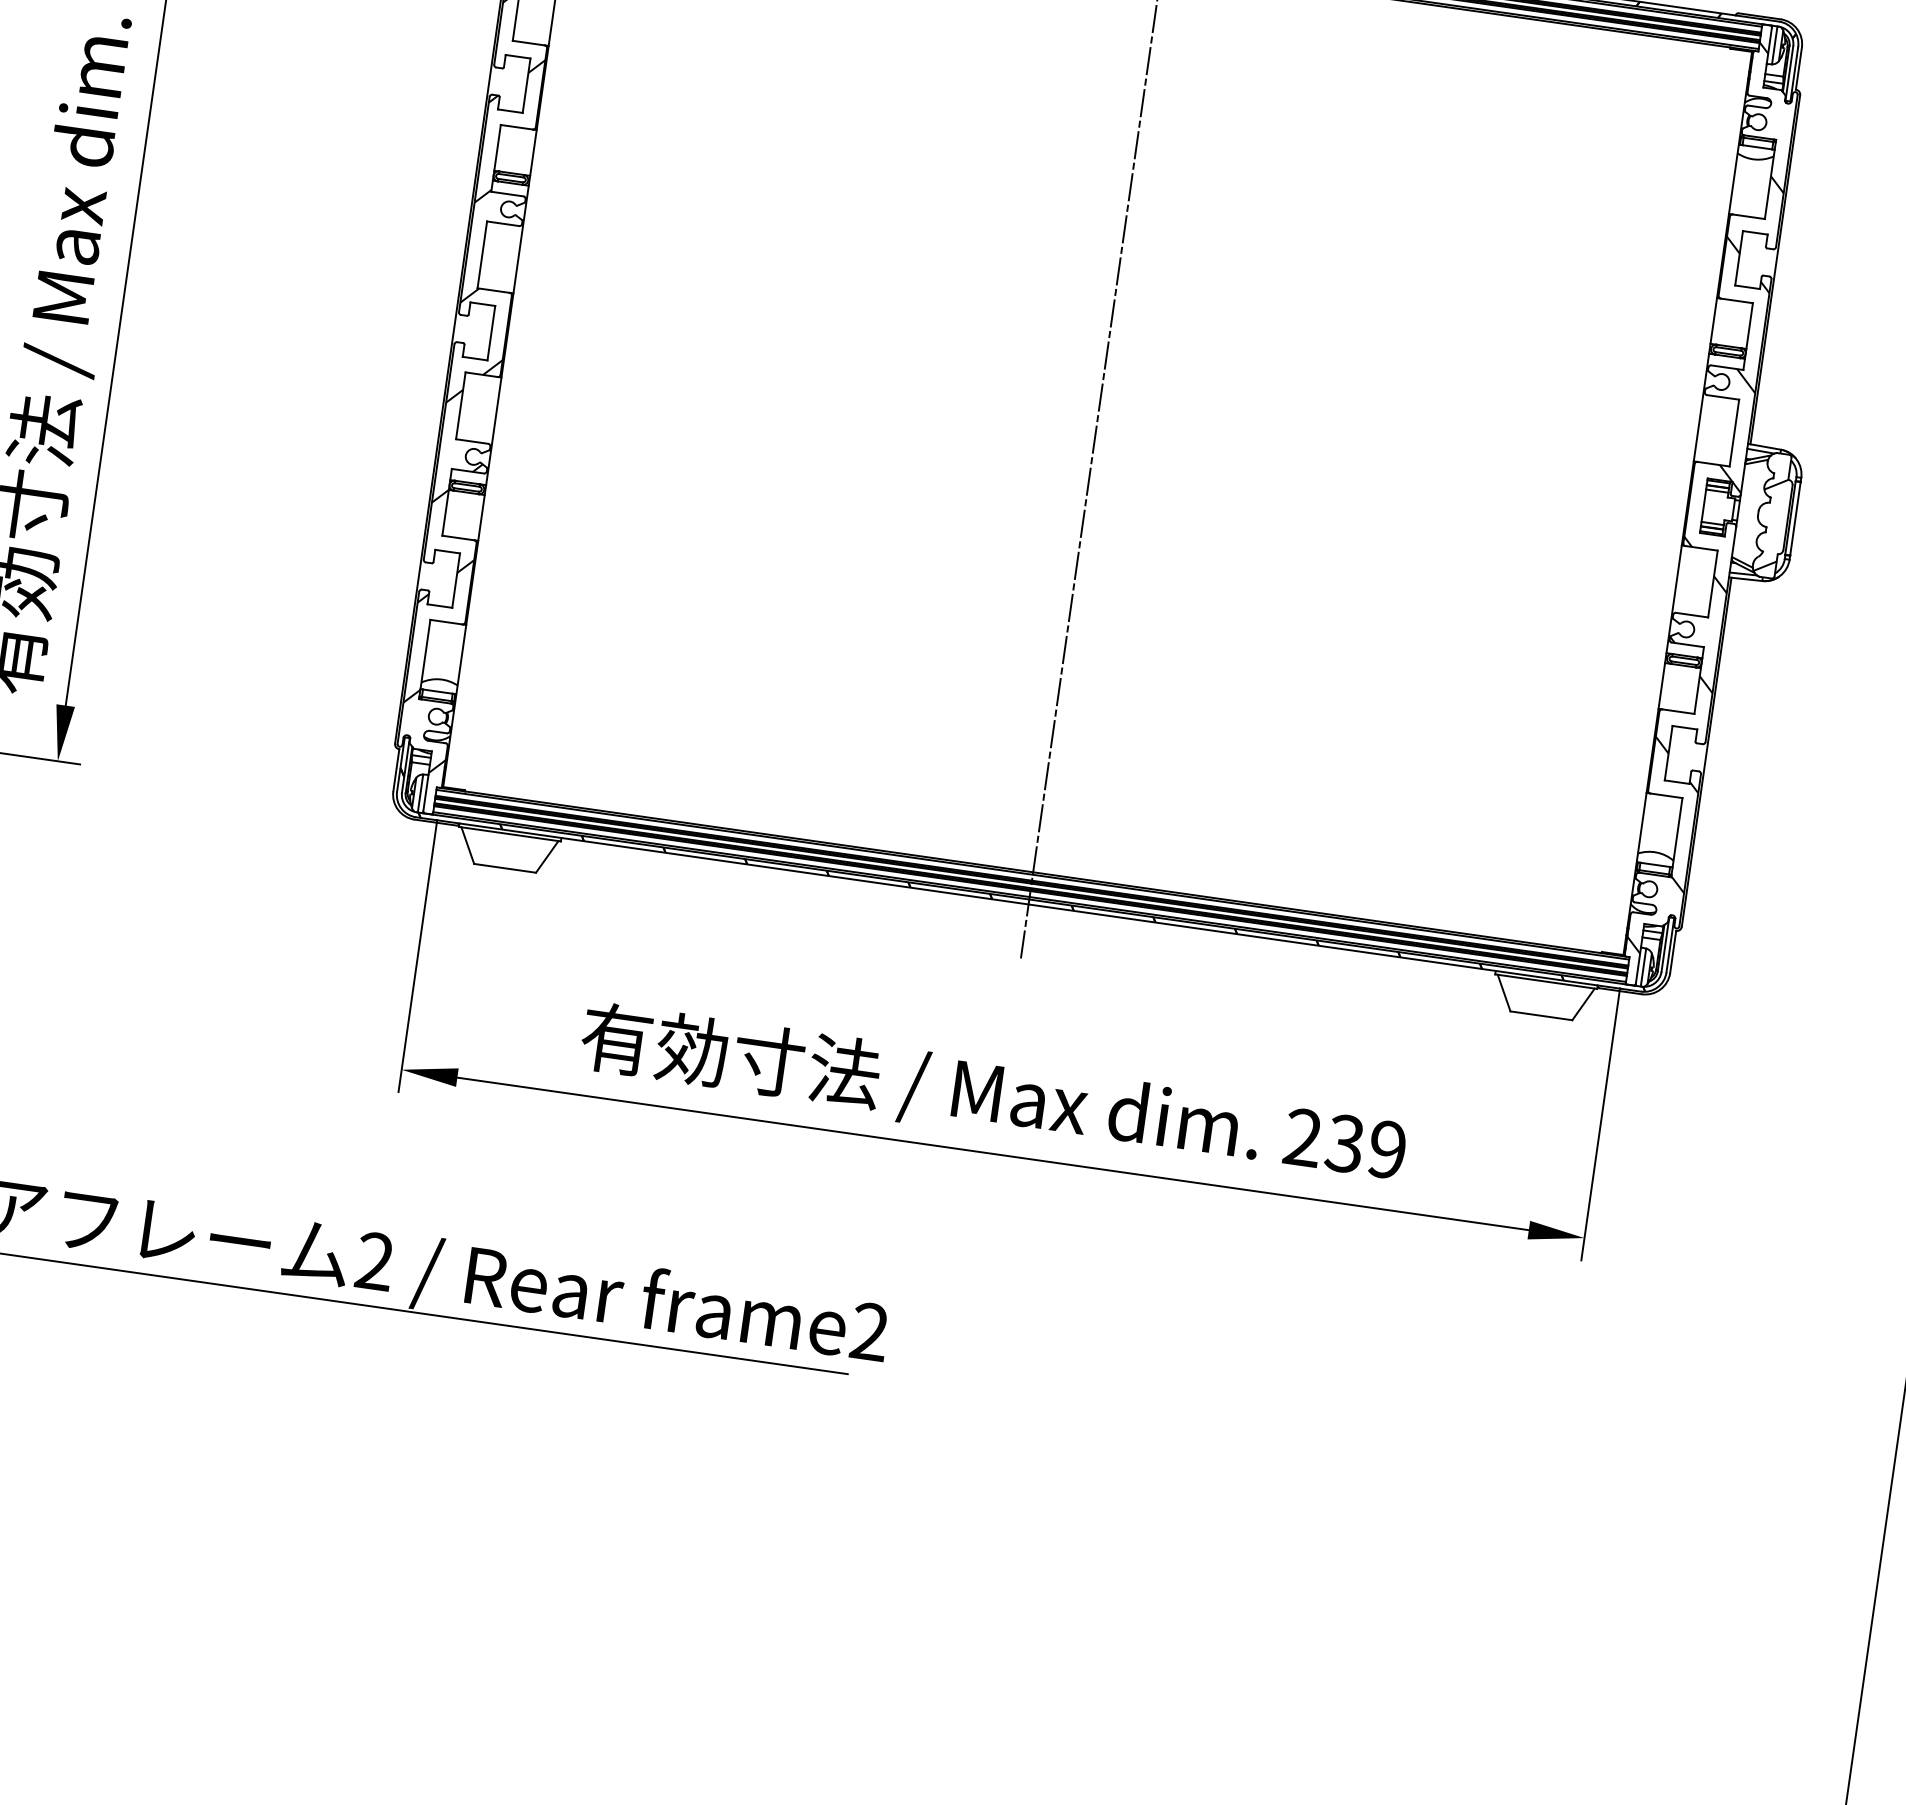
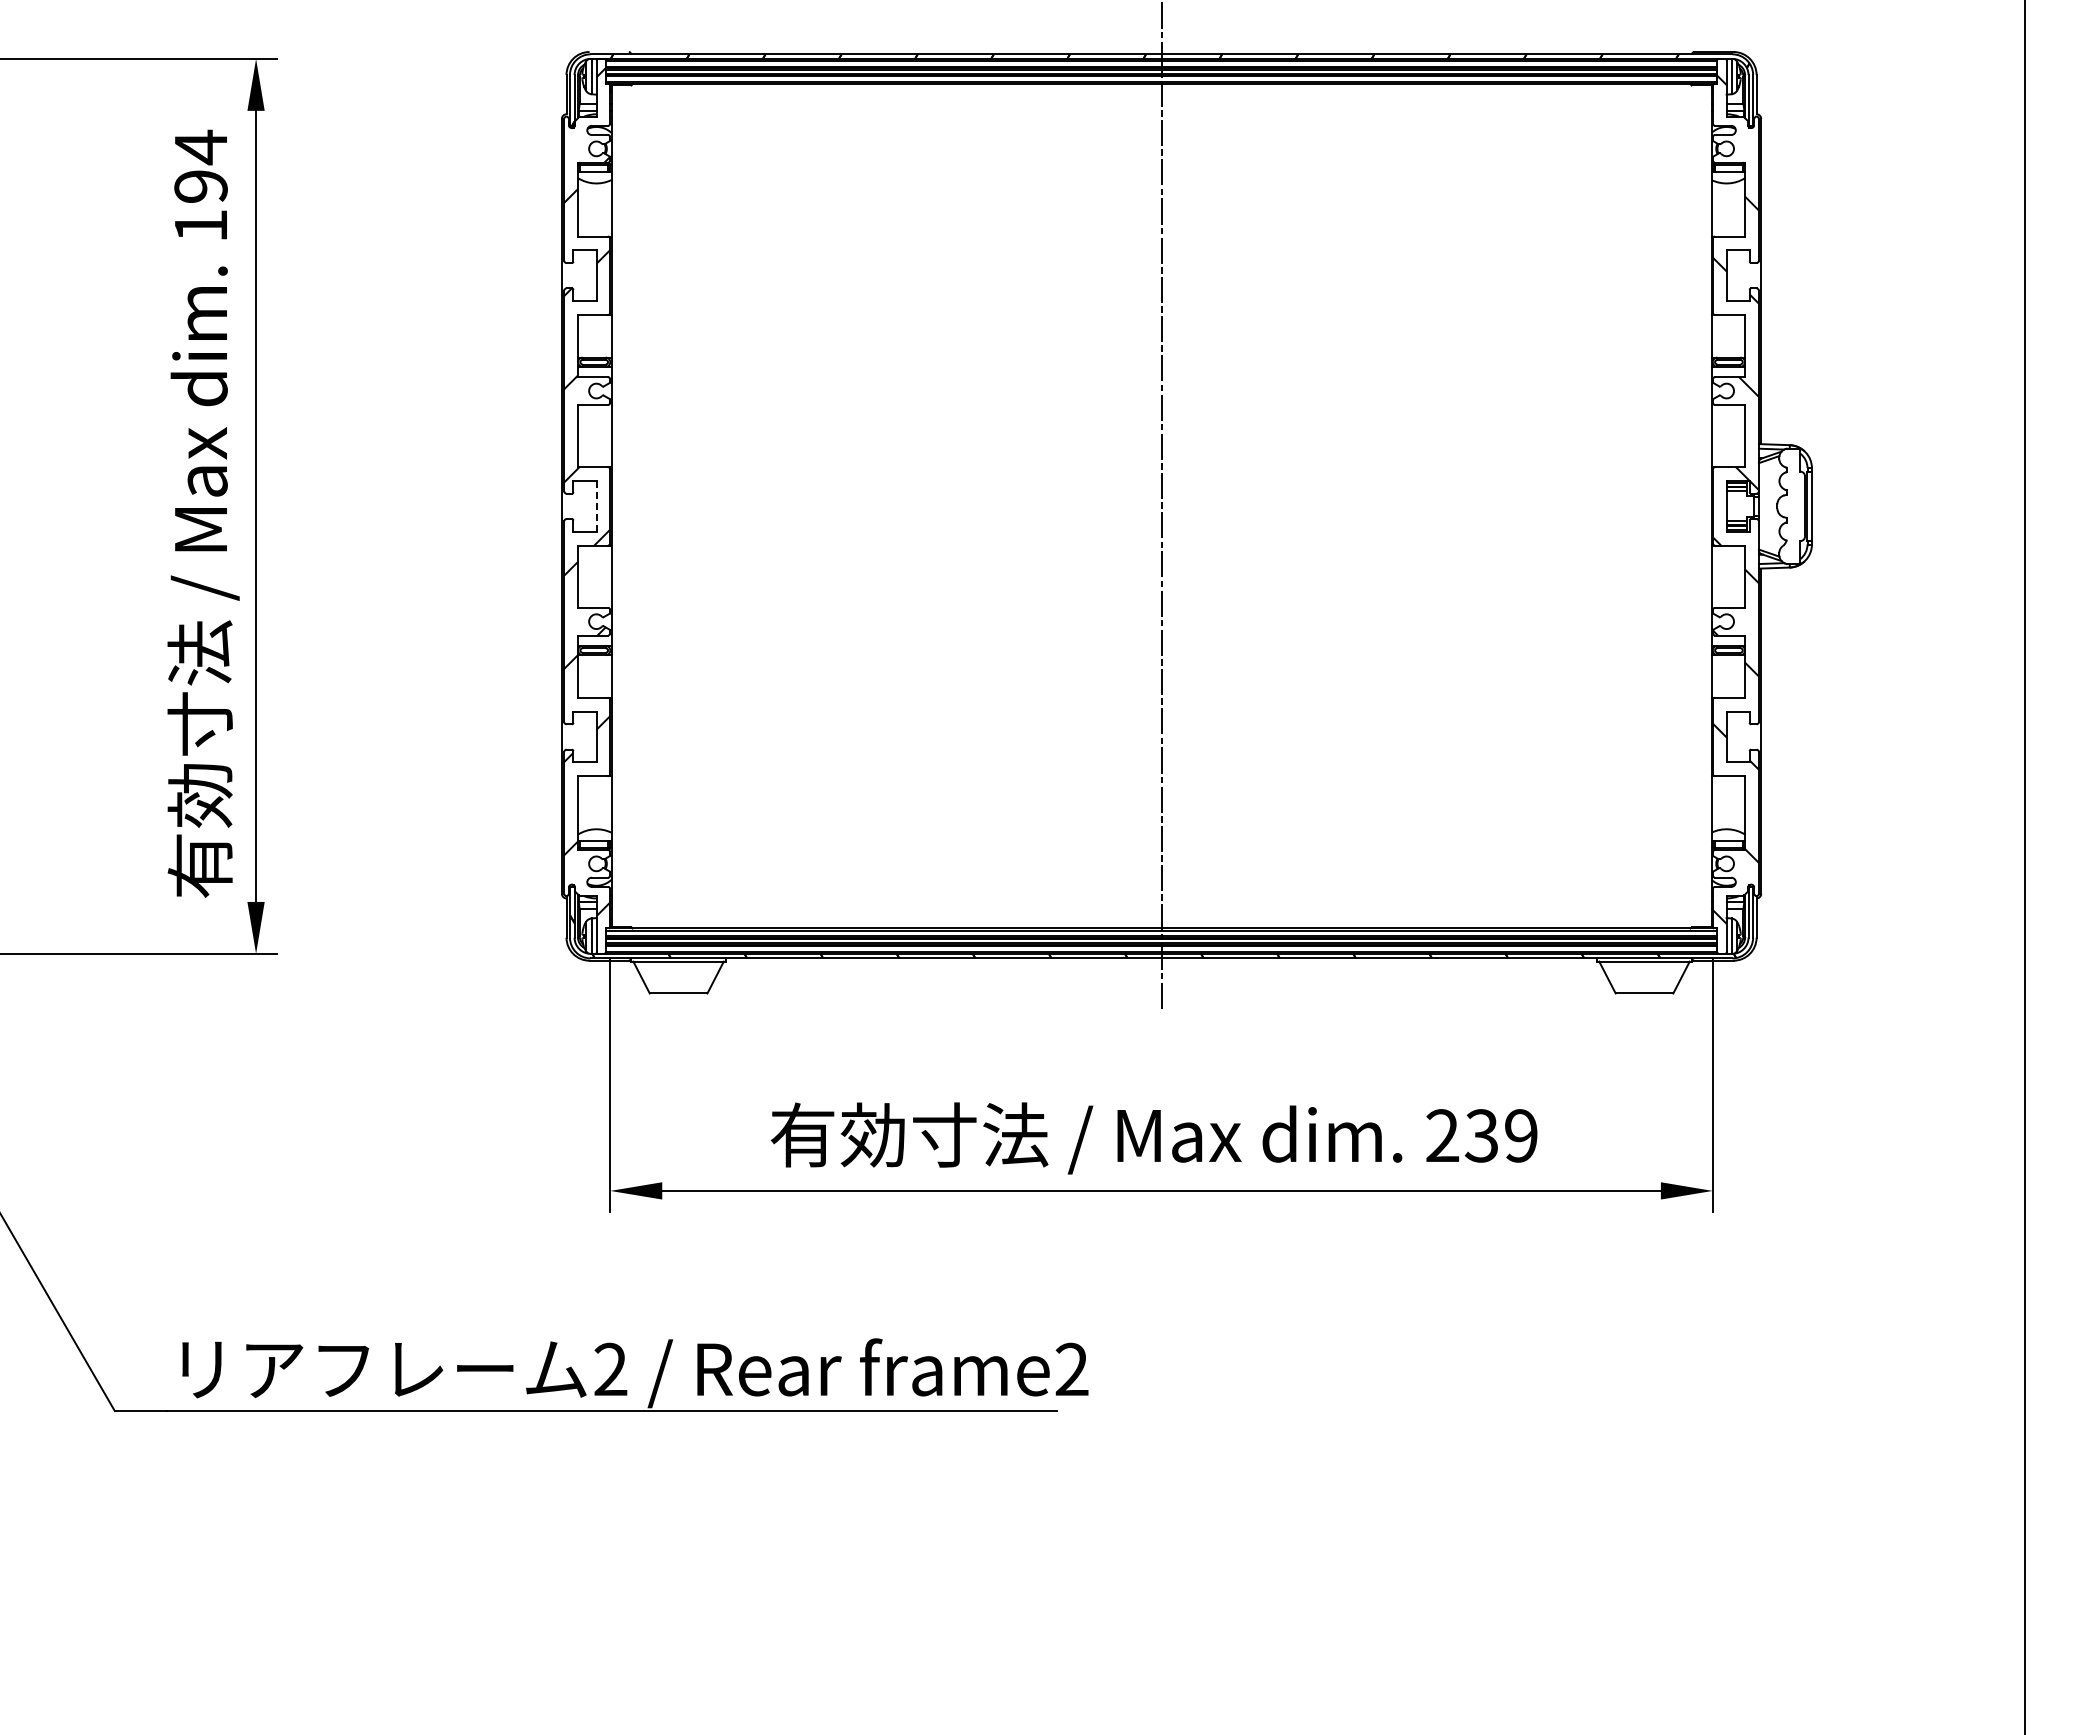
line: (491, 333) -> (596, 506), solid -> dashed
hatch: (1769, 525) -> (1789, 515), removed

